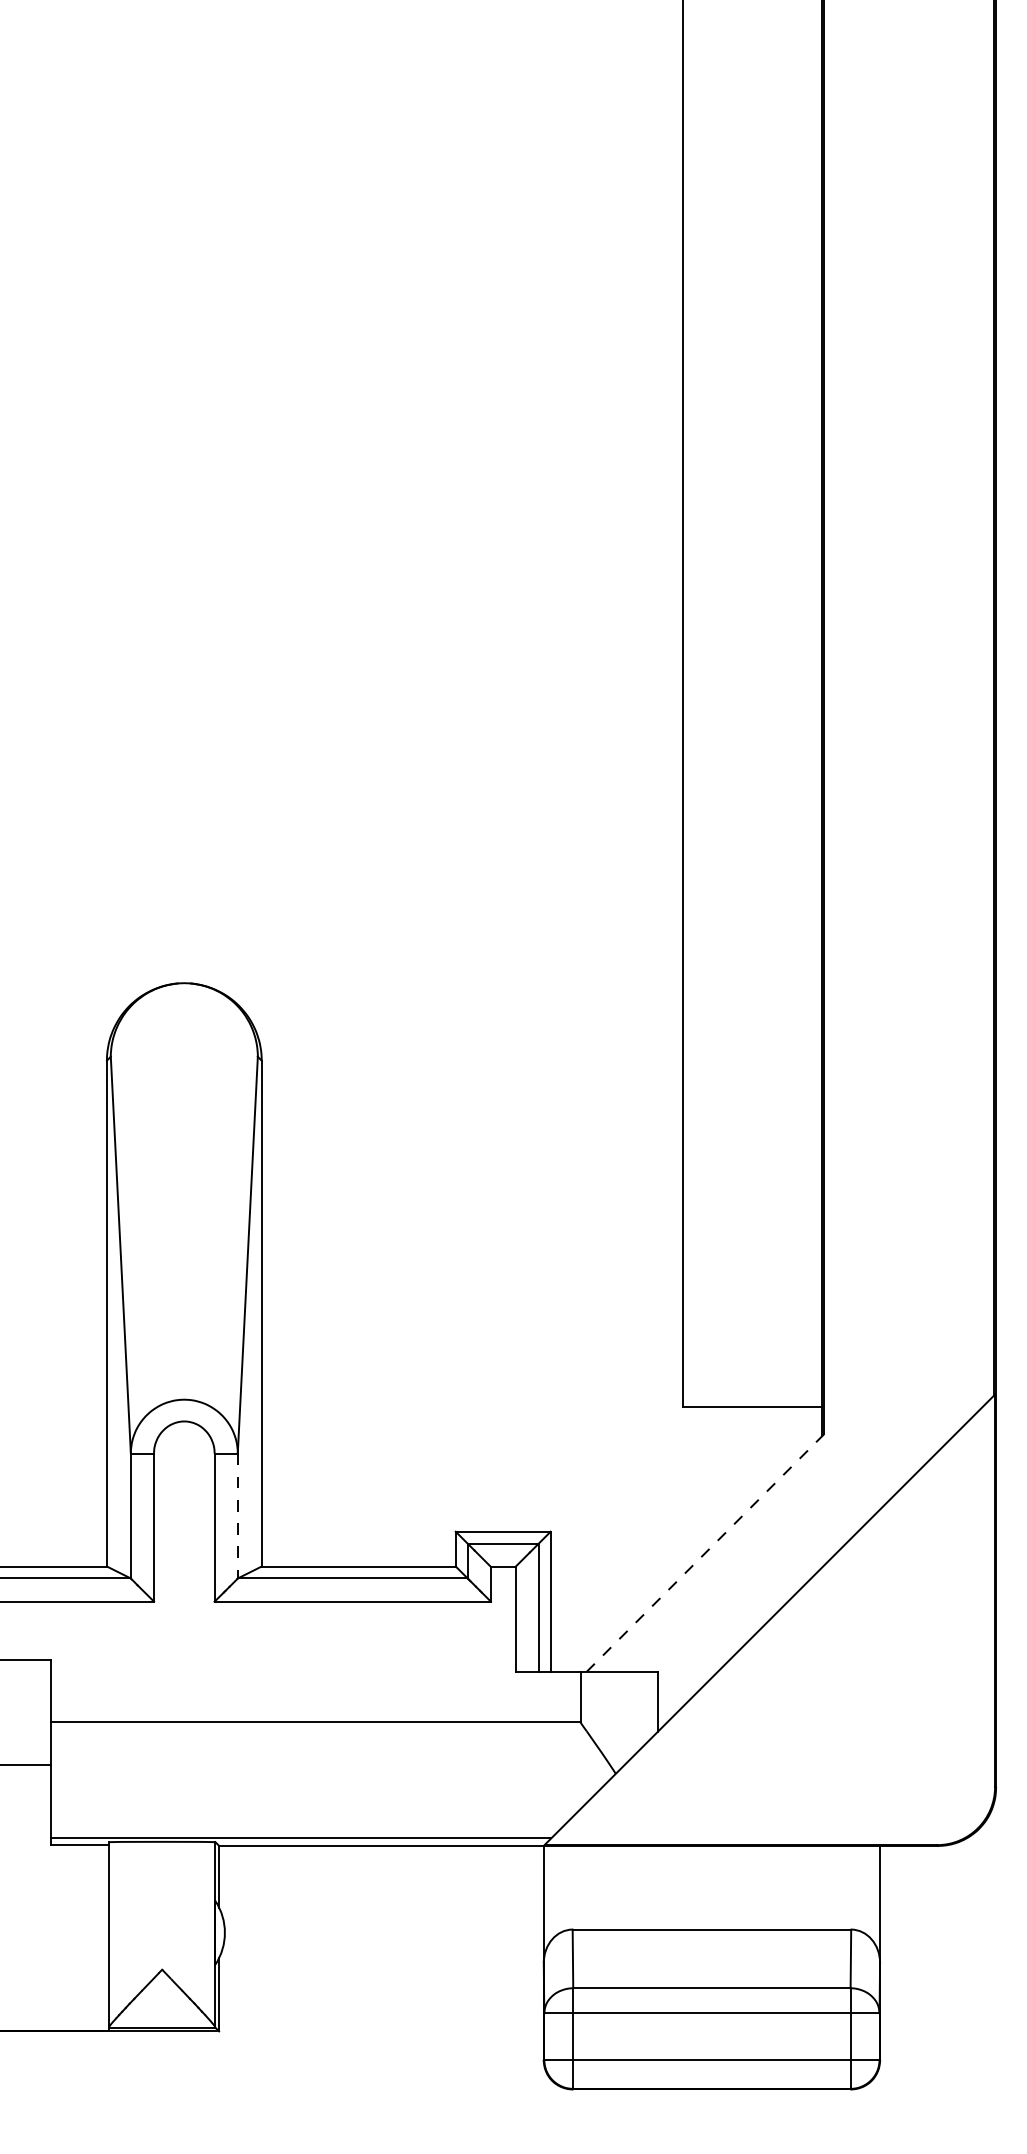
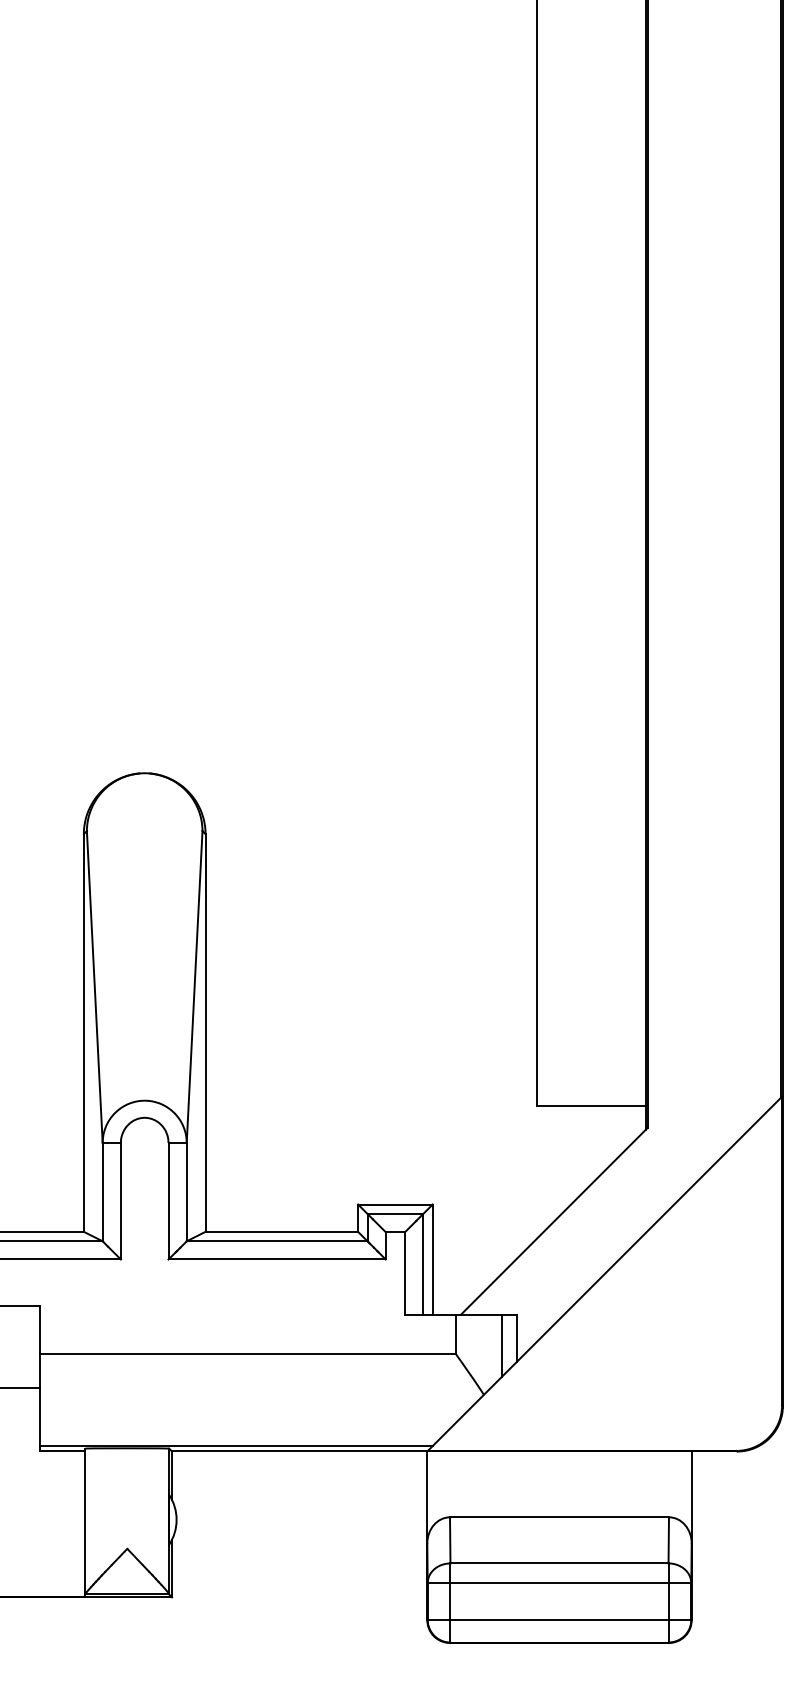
line: (237, 1516) -> (186, 1192), dashed -> solid
line: (705, 1553) -> (554, 1221), dashed -> solid
line: (638, 1711) -> (501, 1345), added

